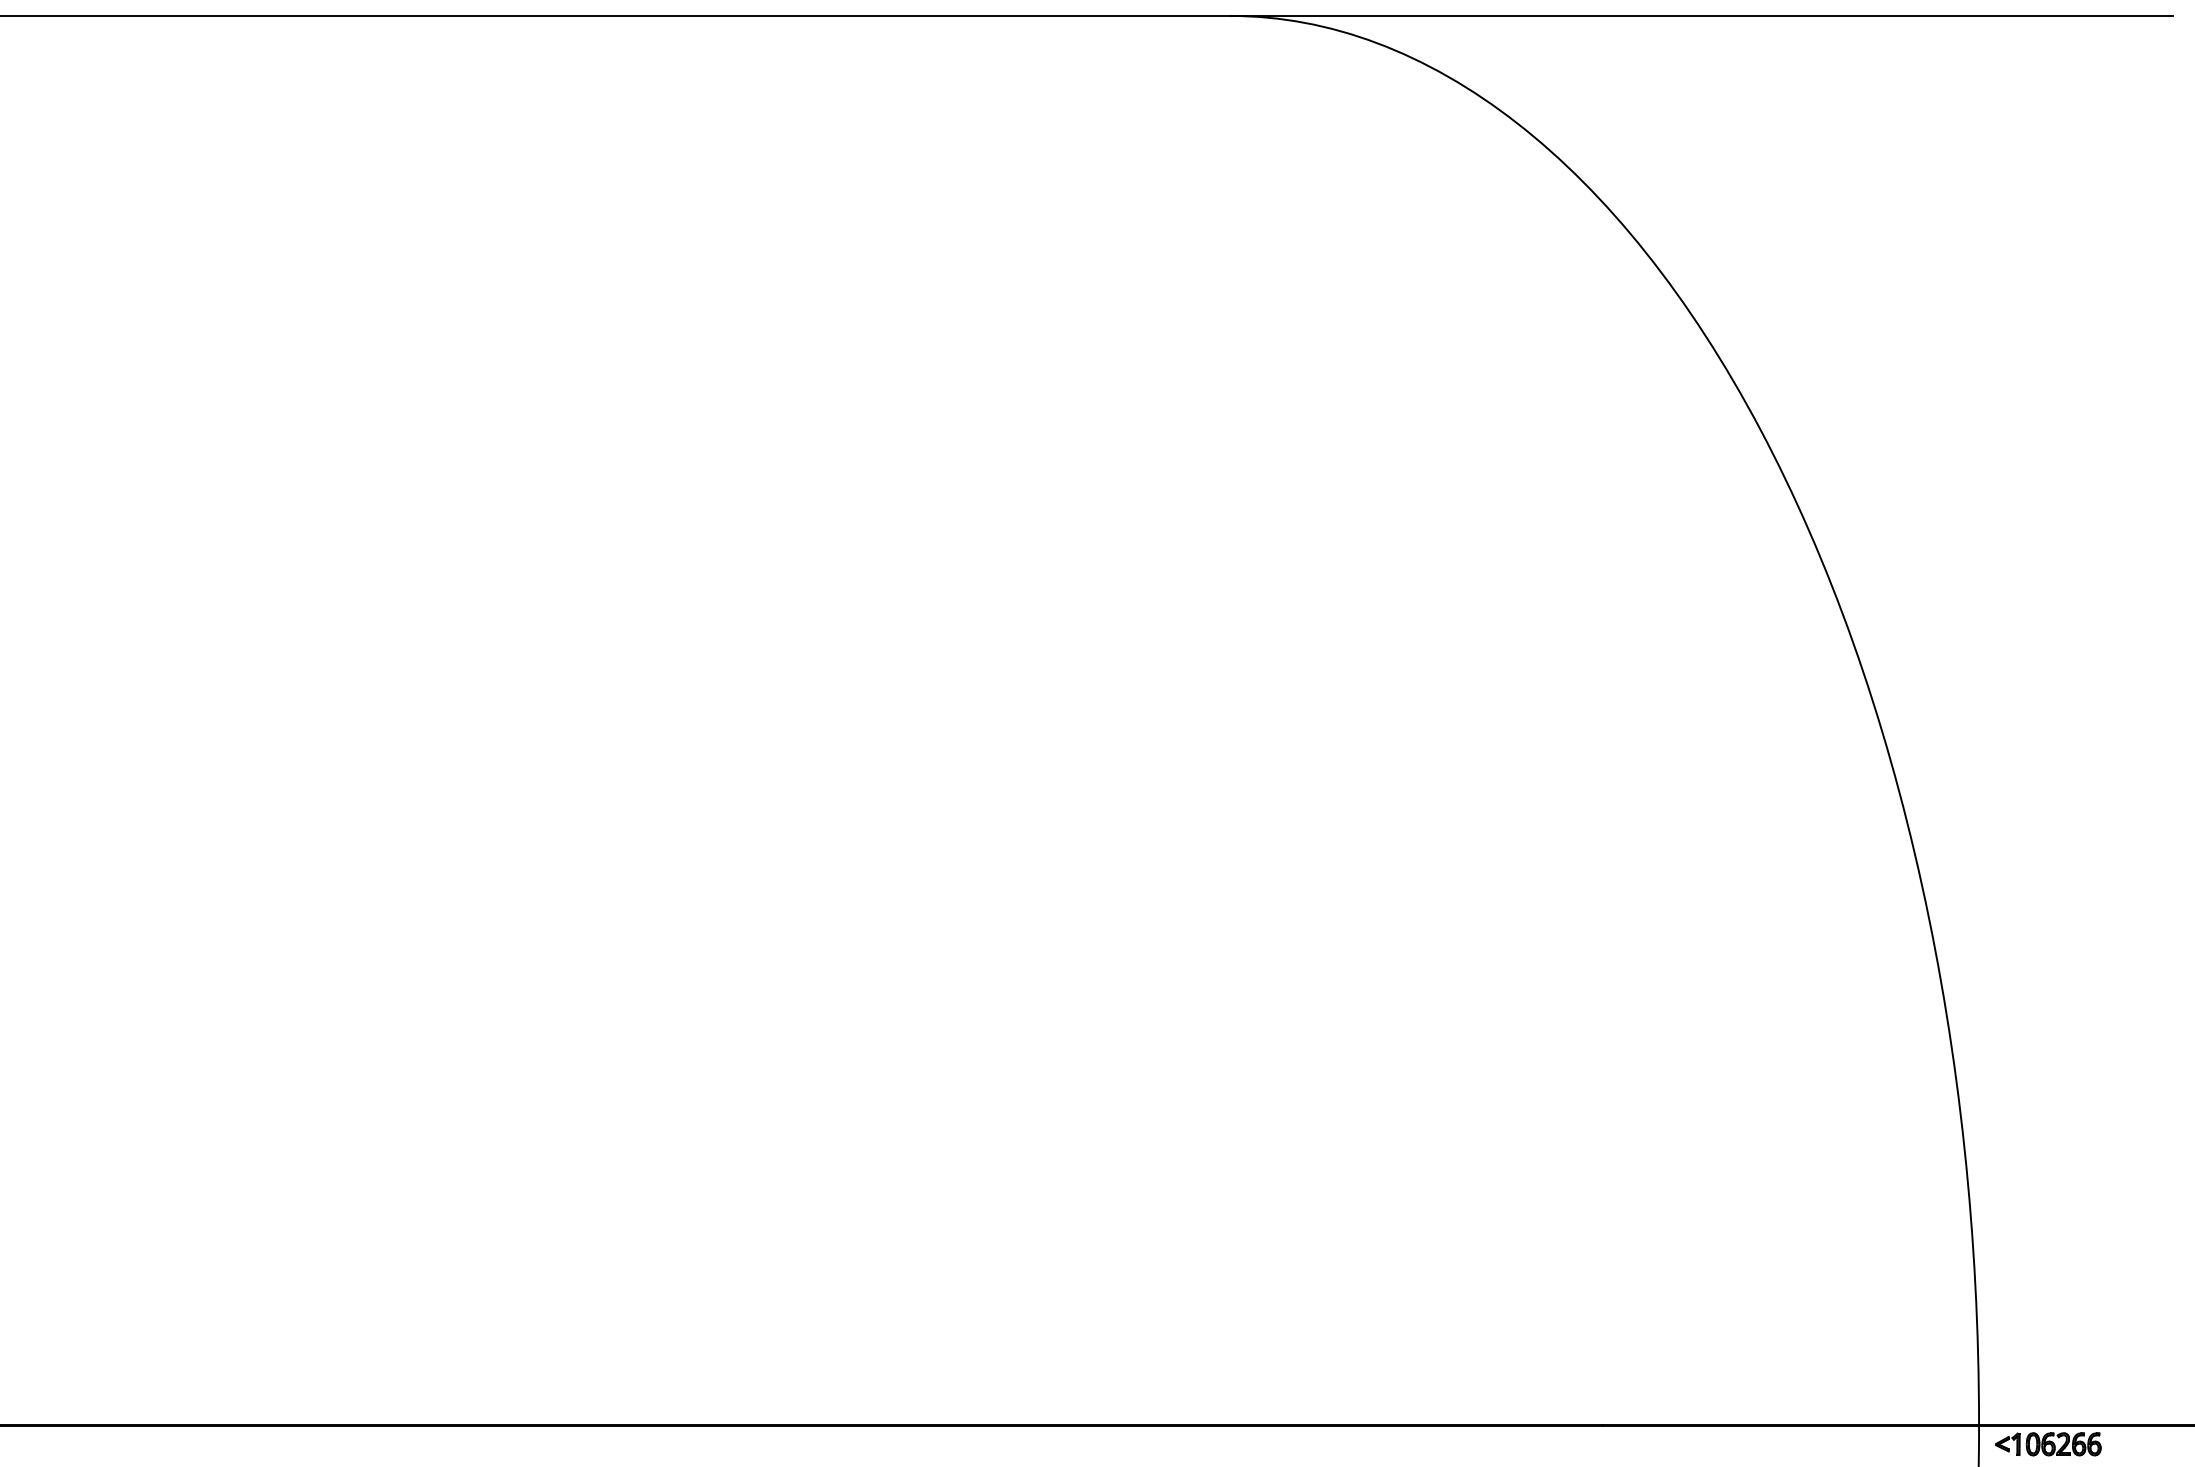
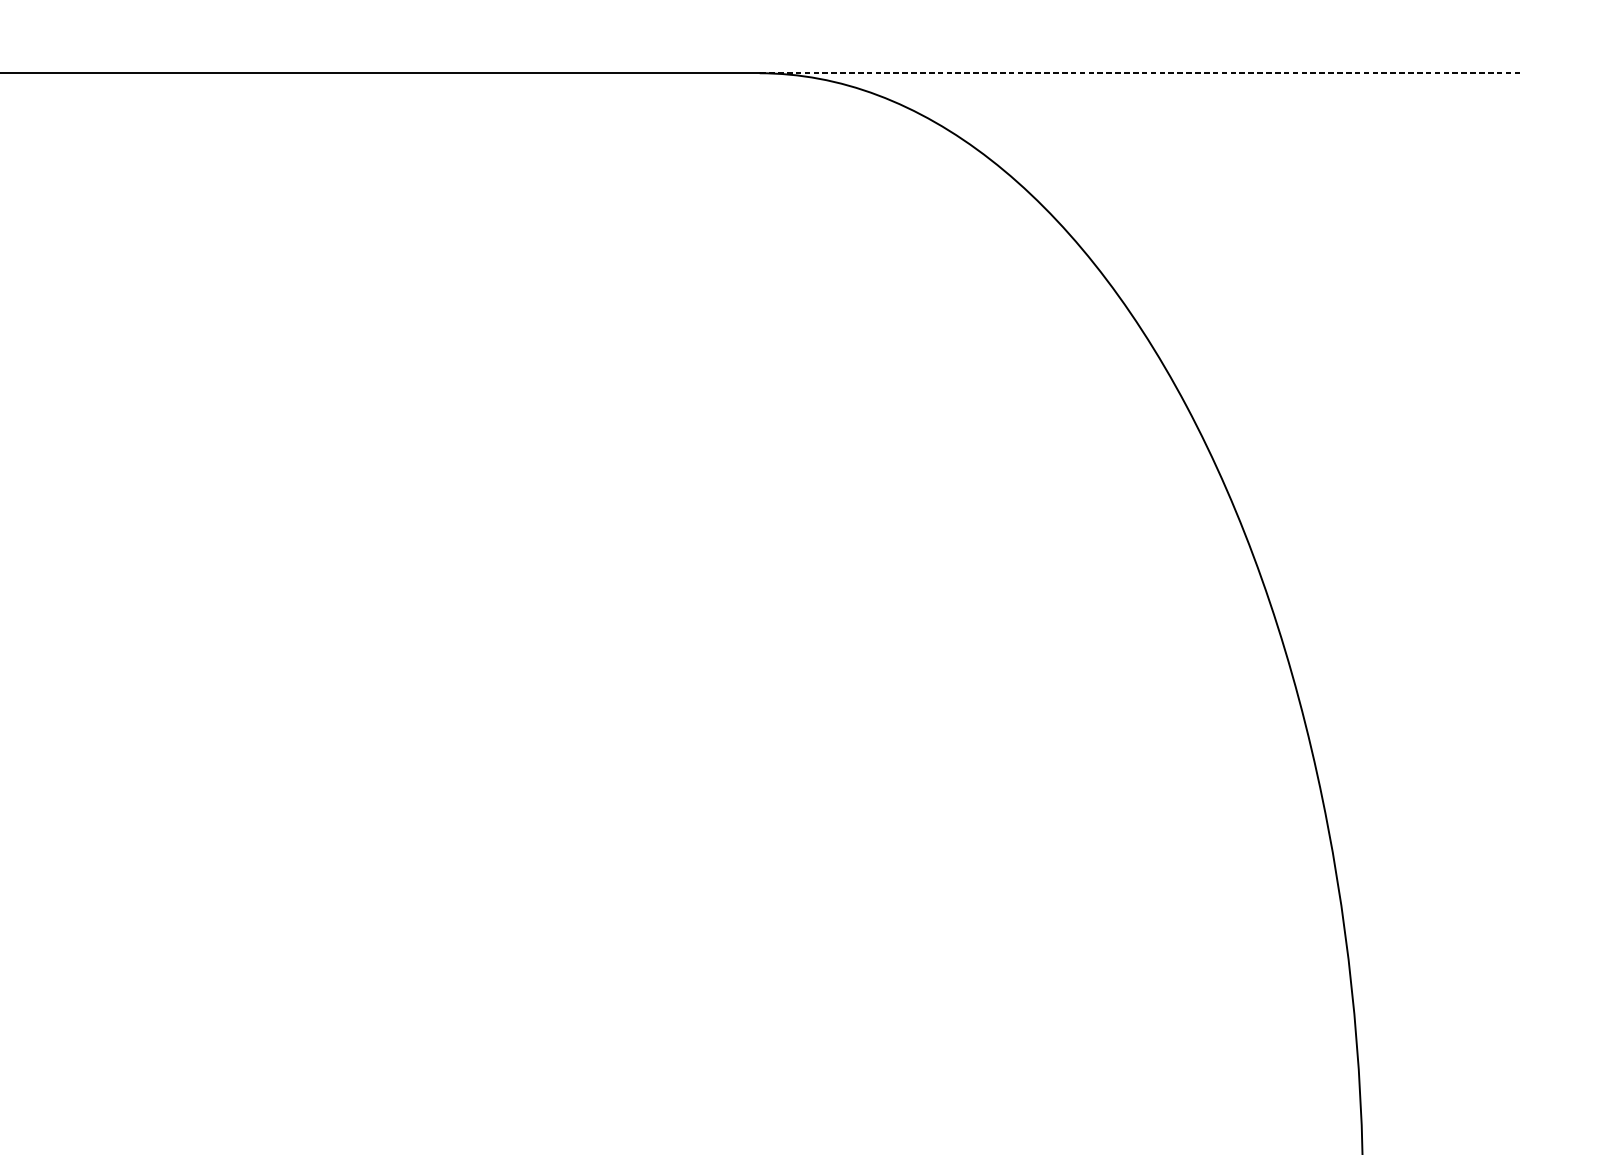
line: (1701, 15) -> (1139, 72), solid -> dashed

